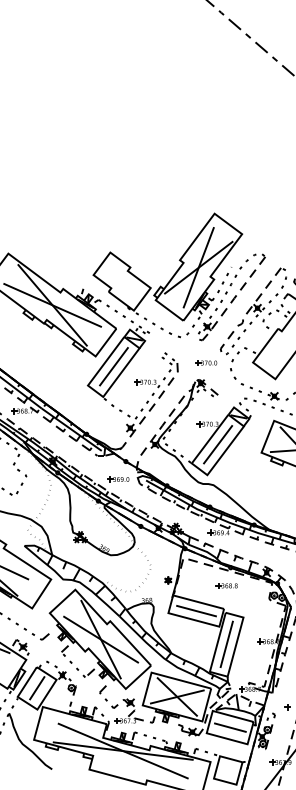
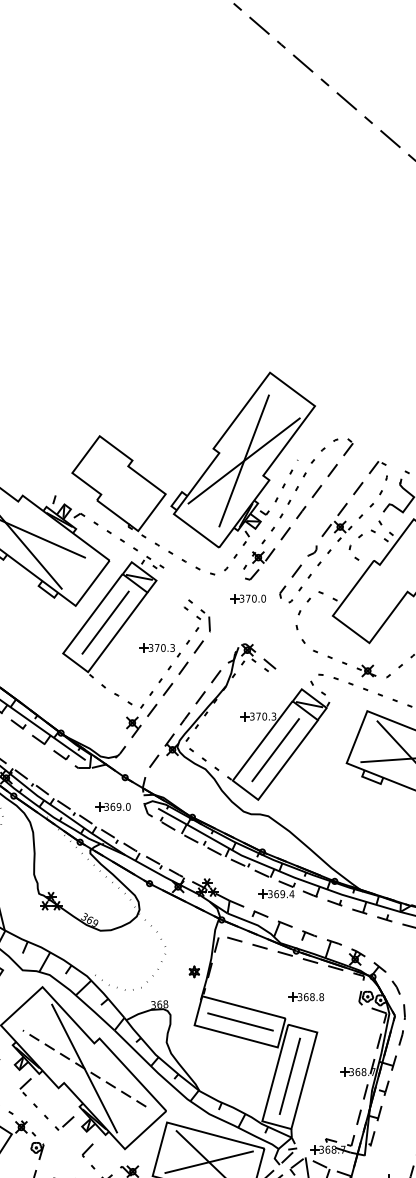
part: (206, 362) -> (248, 597), moved
part: (226, 585) -> (305, 996), moved
line: (100, 639) -> (83, 1068), solid -> dashed

